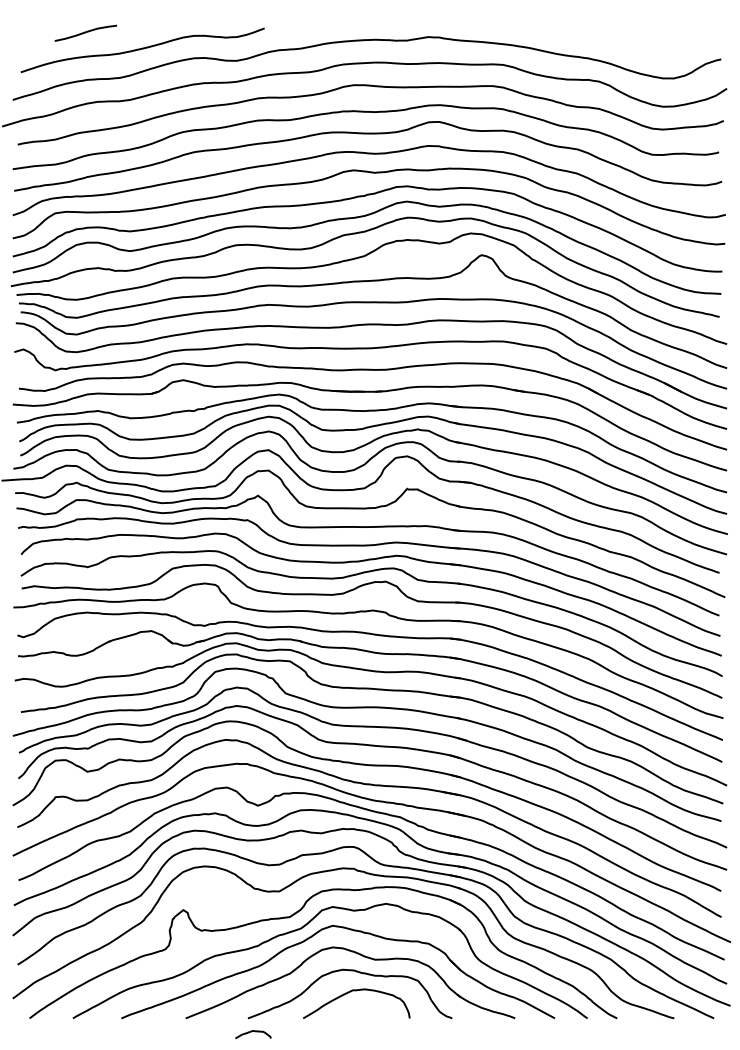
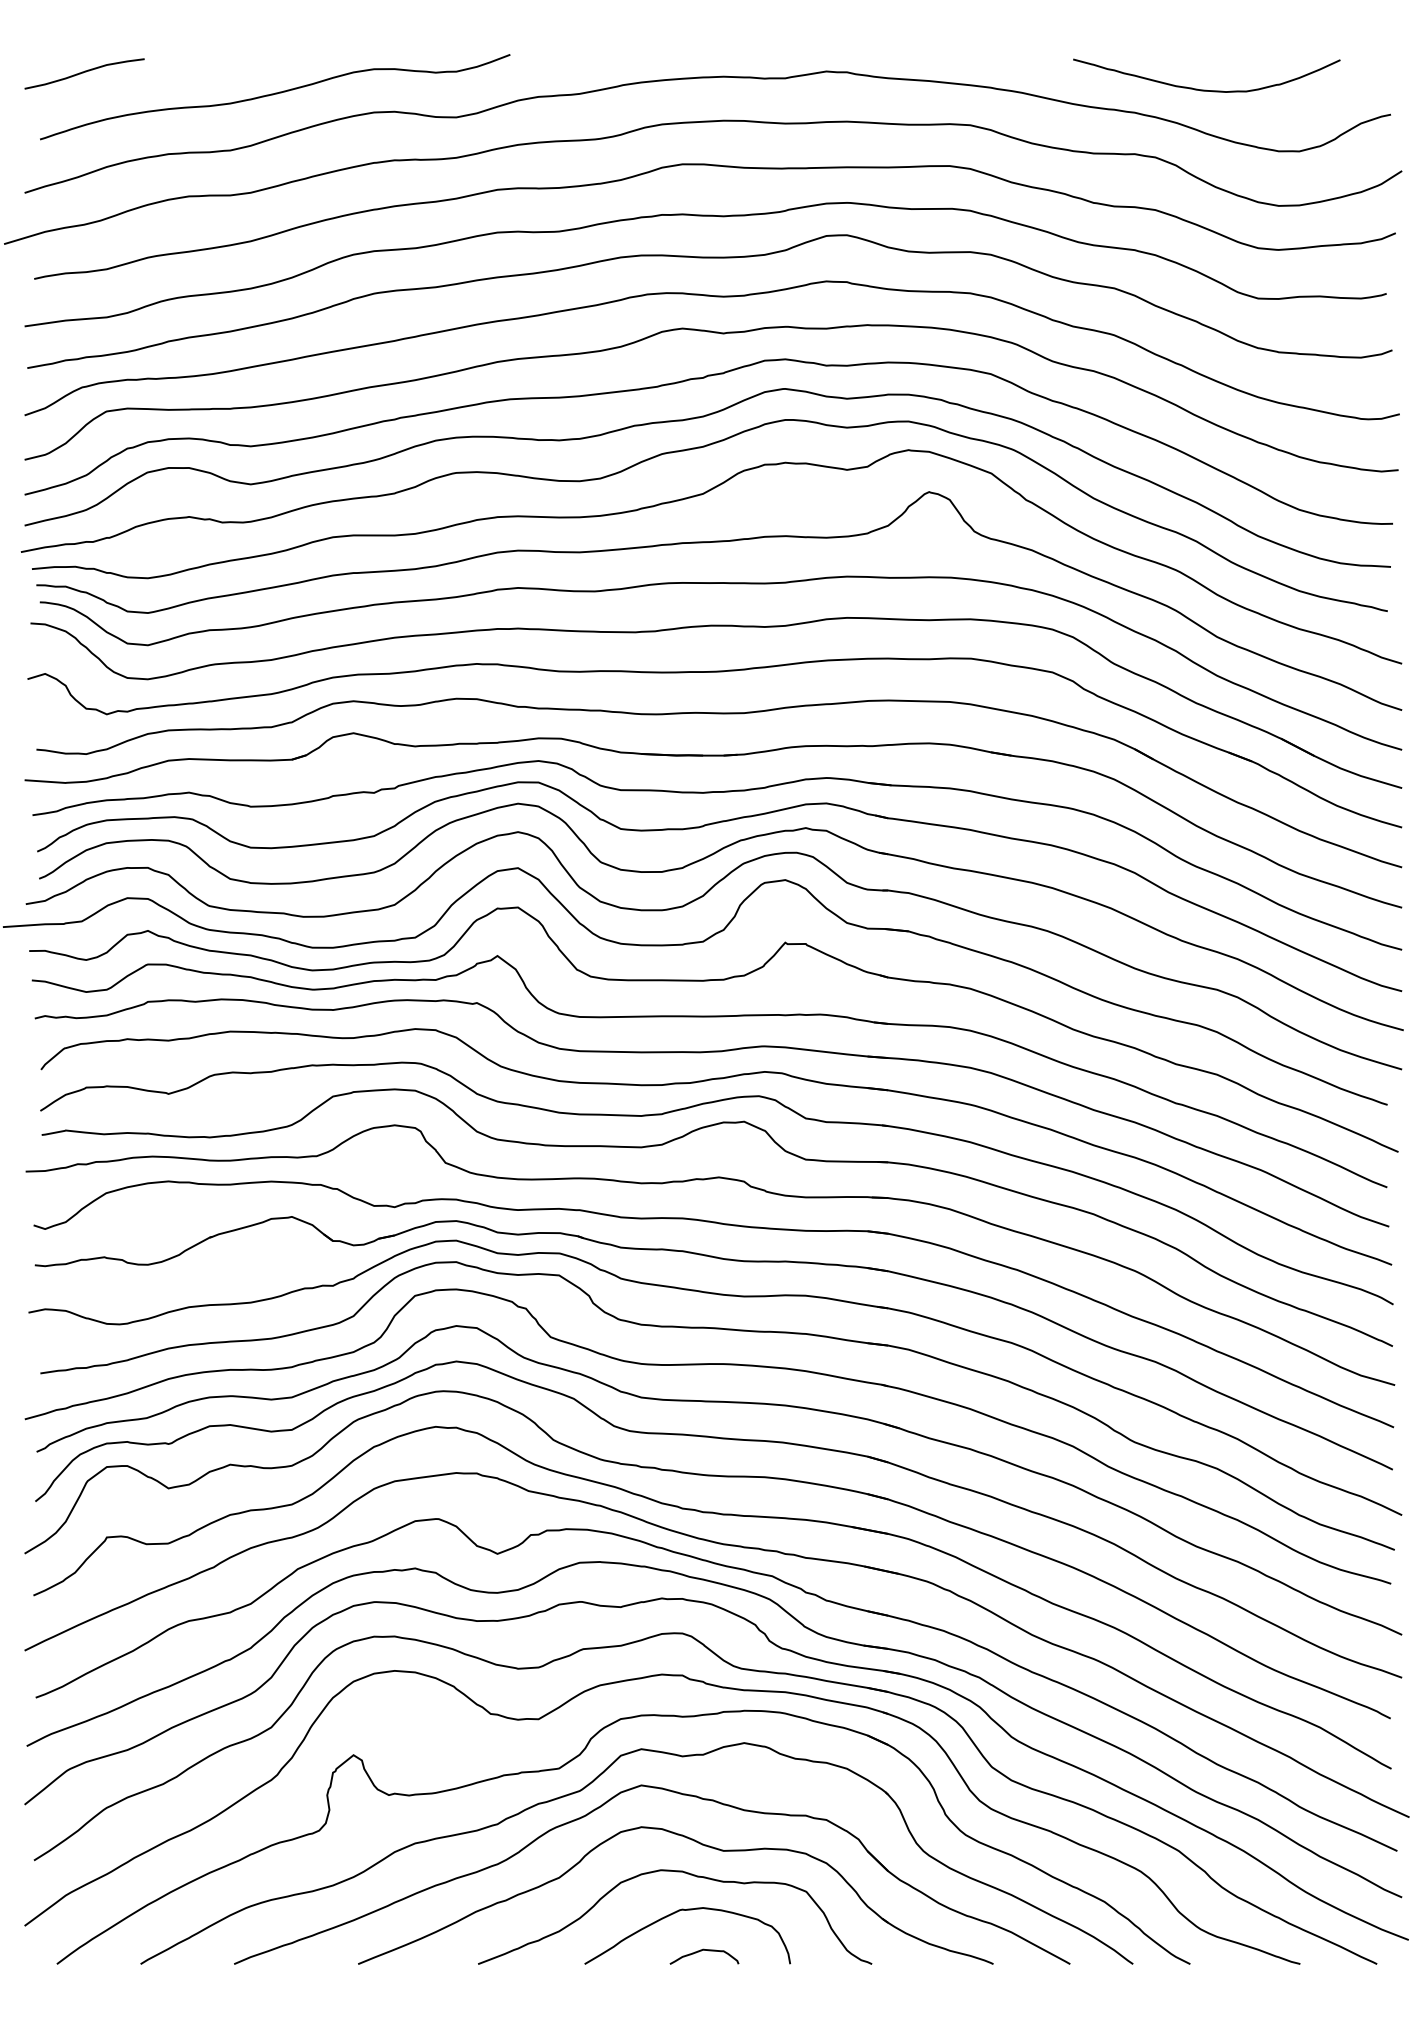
curve: (85, 32) -> (83, 72), moved
curve: (622, 45) -> (1200, 87), added
curve: (251, 1032) -> (700, 1952), moved

